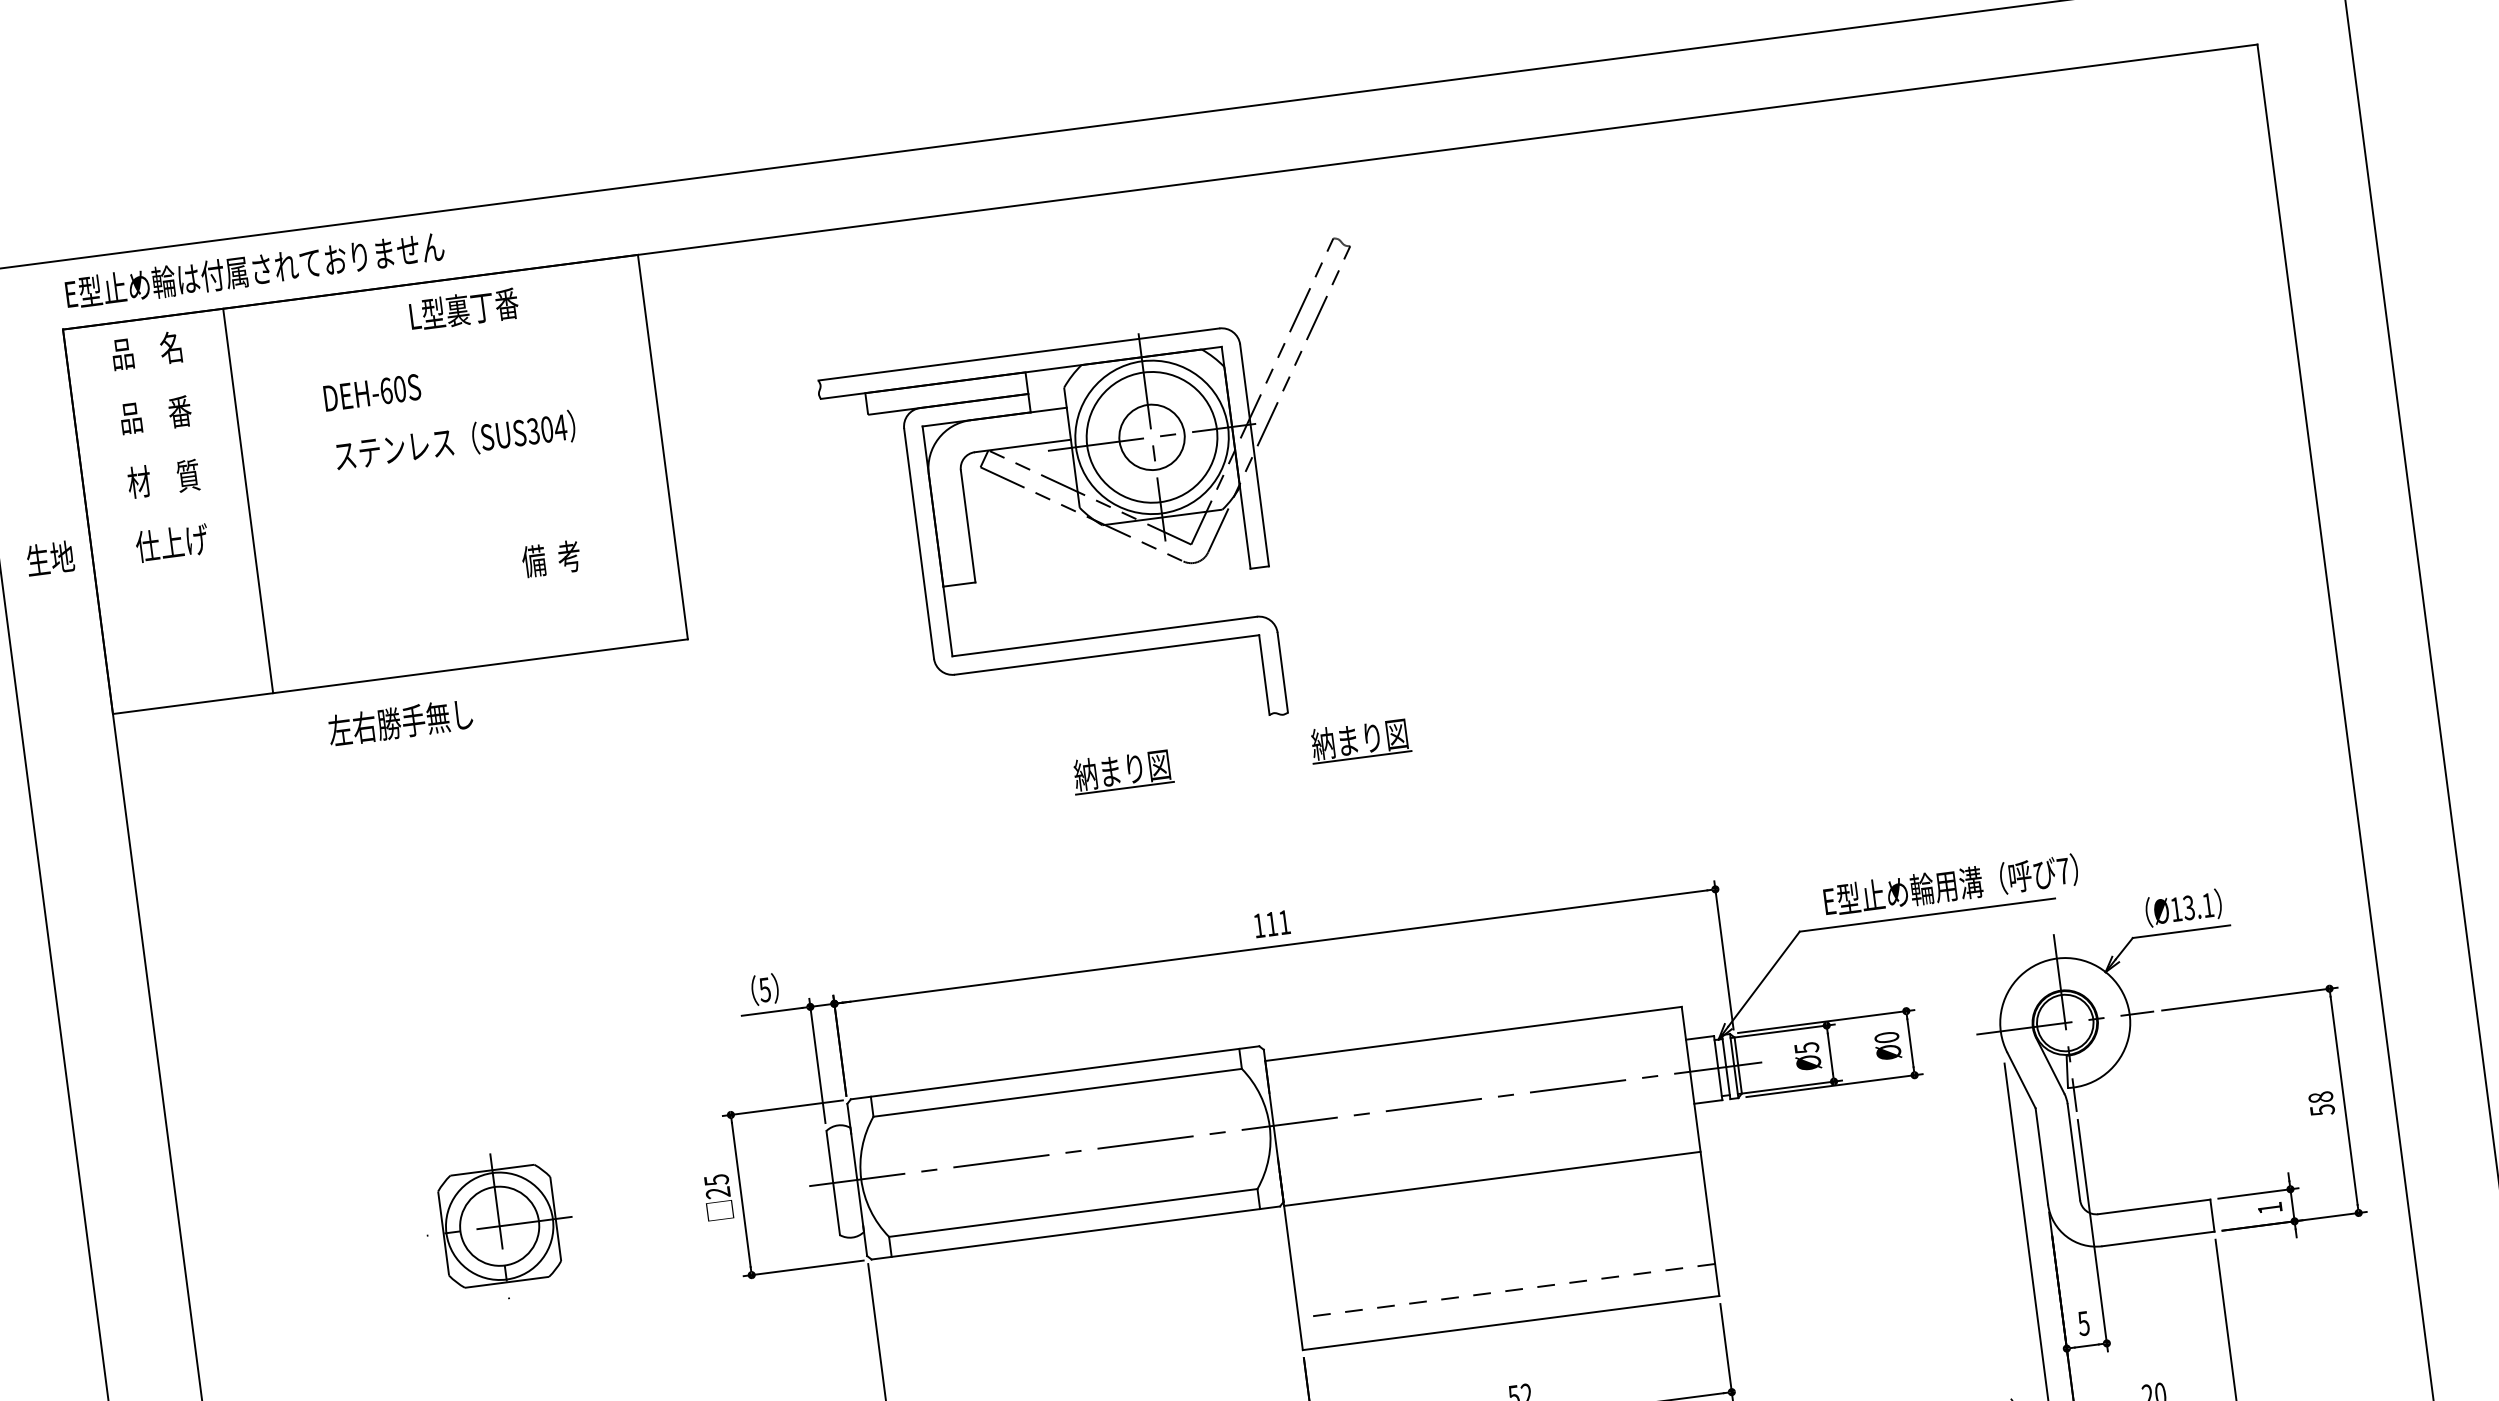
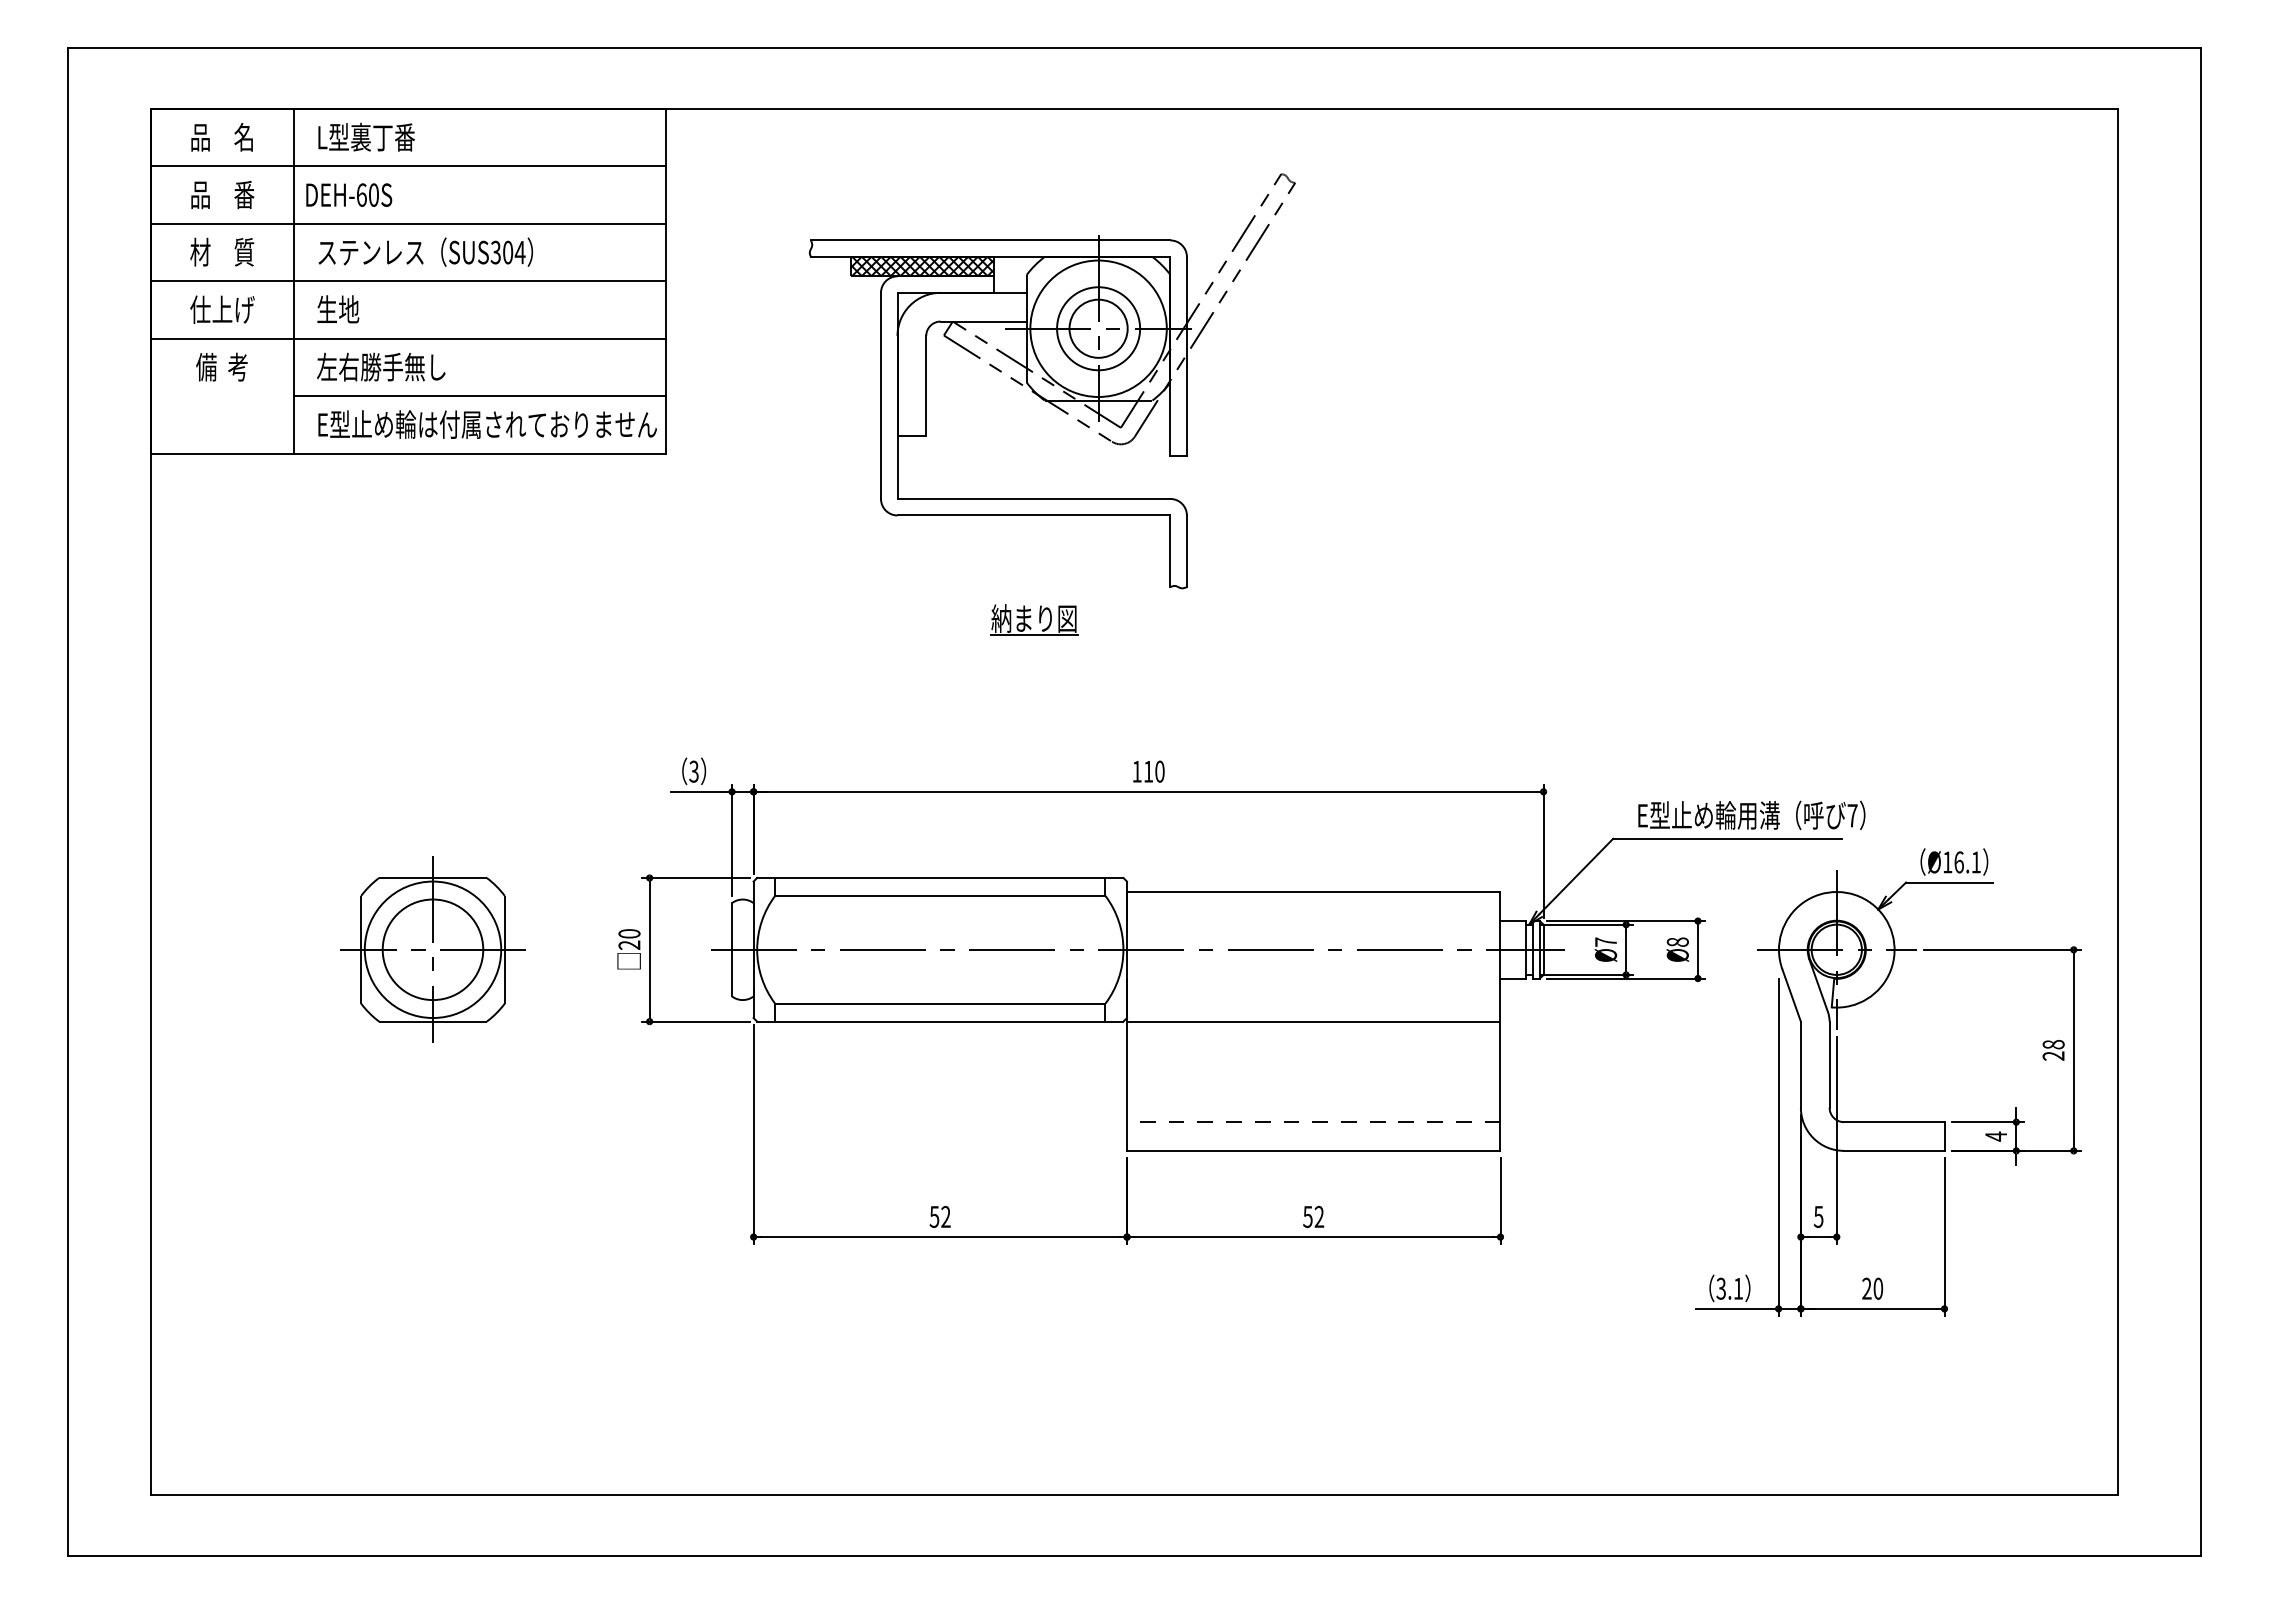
text: (254, 270) -> (487, 424), moved
text: (463, 308) -> (366, 136), moved
line: (358, 356) -> (408, 166), added
text: (372, 392) -> (349, 194), moved
hatch: (946, 393) -> (922, 266), added
line: (367, 419) -> (408, 223), added
circle: (1151, 437) -> (1098, 328), size x0.71
text: (454, 440) -> (425, 251), moved
line: (375, 484) -> (408, 281), added
line: (383, 548) -> (408, 338), added
text: (50, 558) -> (338, 309), moved
text: (550, 558) -> (221, 366), moved
line: (472, 602) -> (480, 396), added
text: (400, 721) -> (381, 366), moved
part: (1360, 740) -> (1247, 619), removed
text: (2188, 908) -> (1958, 862), Ø13.1 -> Ø16.1
text: (1284, 922) -> (1159, 771), 111 -> 110
text: (764, 989) -> (693, 771), 5 -> 3
text: (1886, 1036) -> (1677, 941), Ø0 -> Ø8
text: (1807, 1048) -> (1606, 942), Ø5 -> Ø7
text: (2322, 1109) -> (2053, 1055), 58 -> 28
text: (716, 1179) -> (629, 933), 25 -> 20
text: (2269, 1208) -> (1995, 1136), 1 -> 4
part: (499, 1226) -> (432, 949), size x1.43

